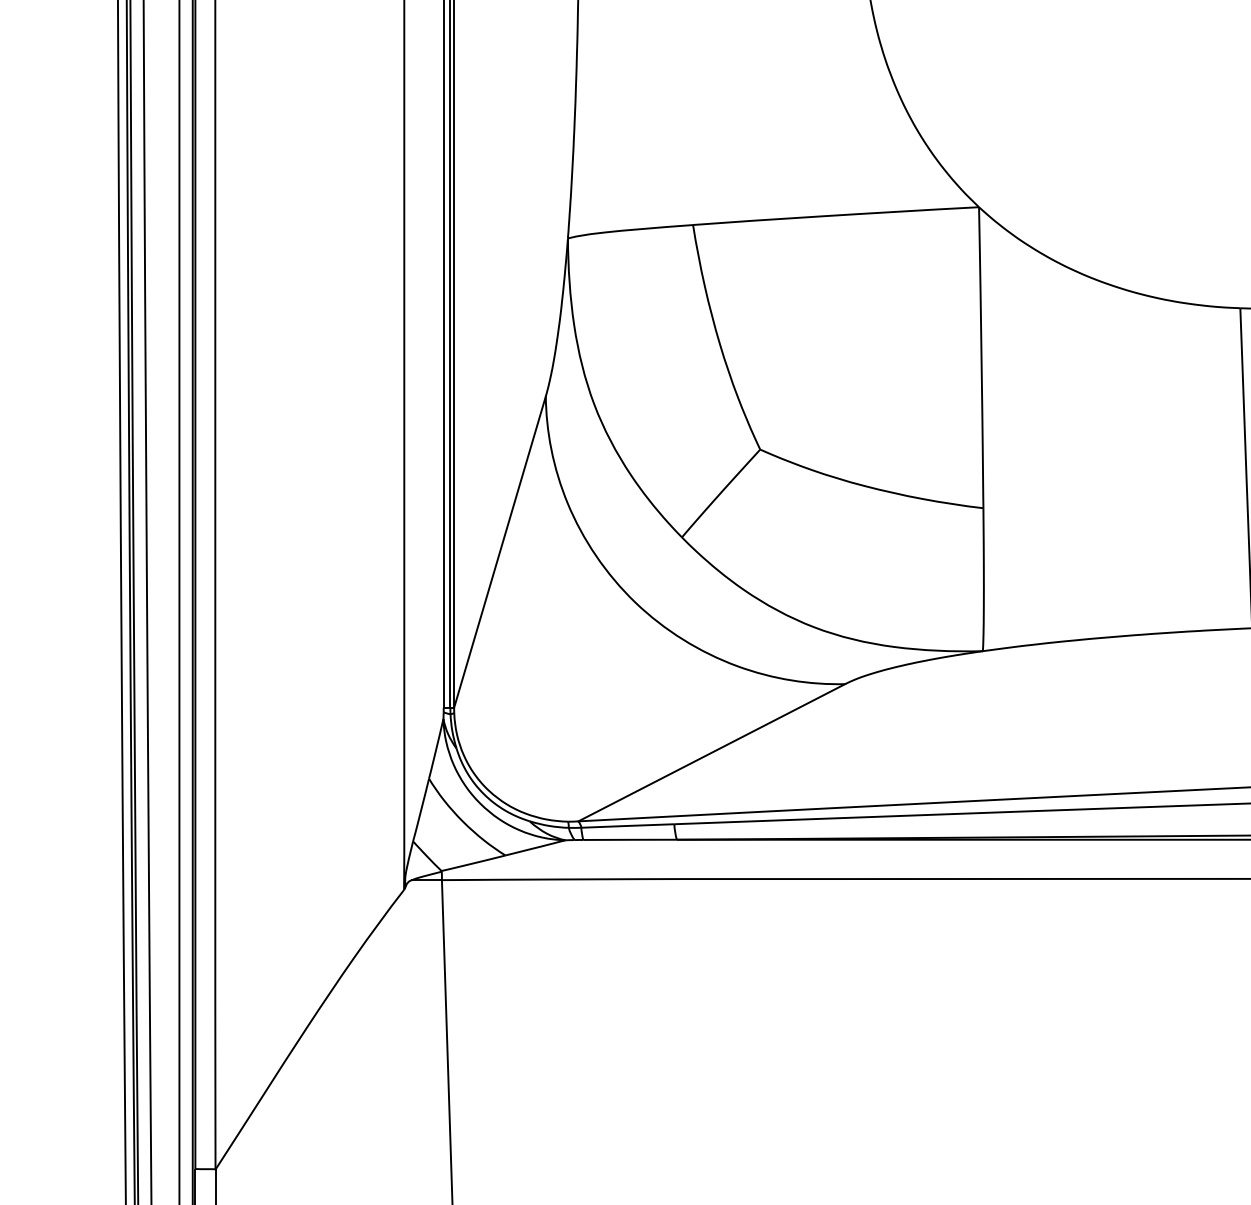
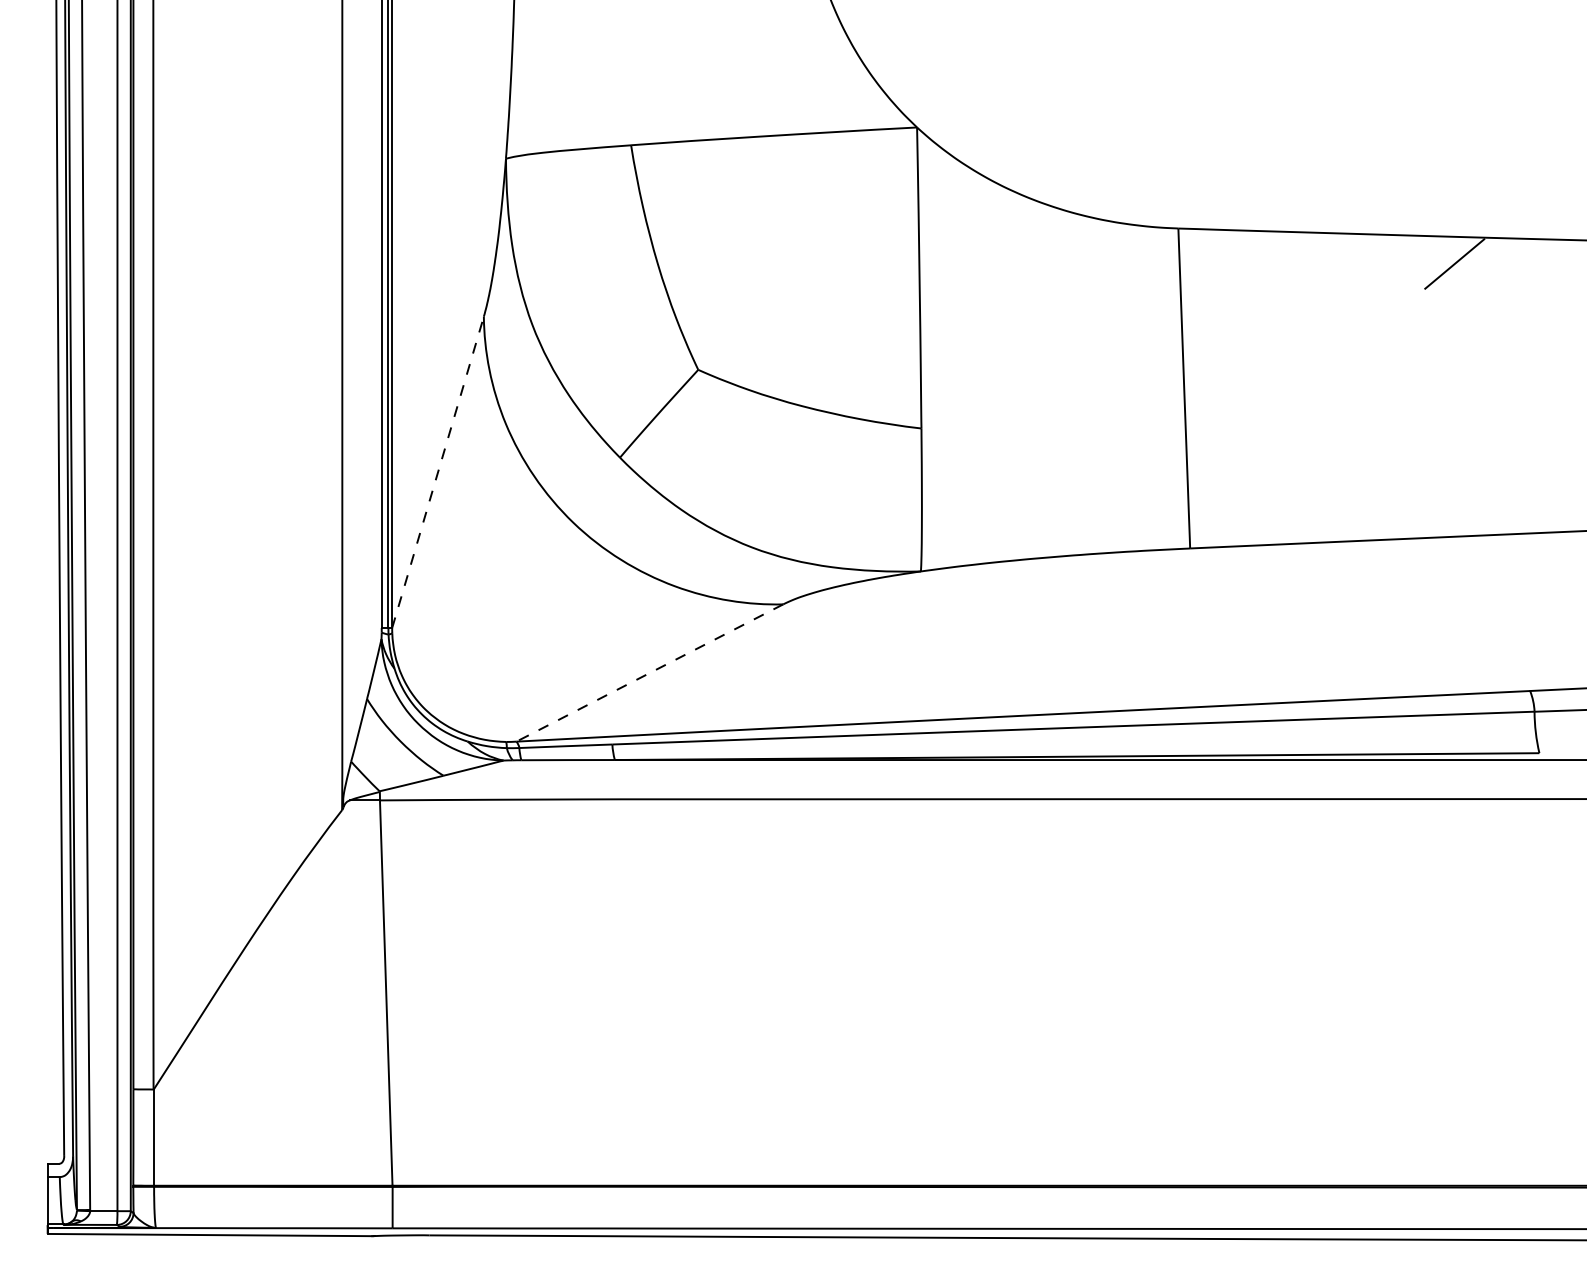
line: (500, 551) -> (438, 471), solid -> dashed
line: (711, 753) -> (649, 673), solid -> dashed

